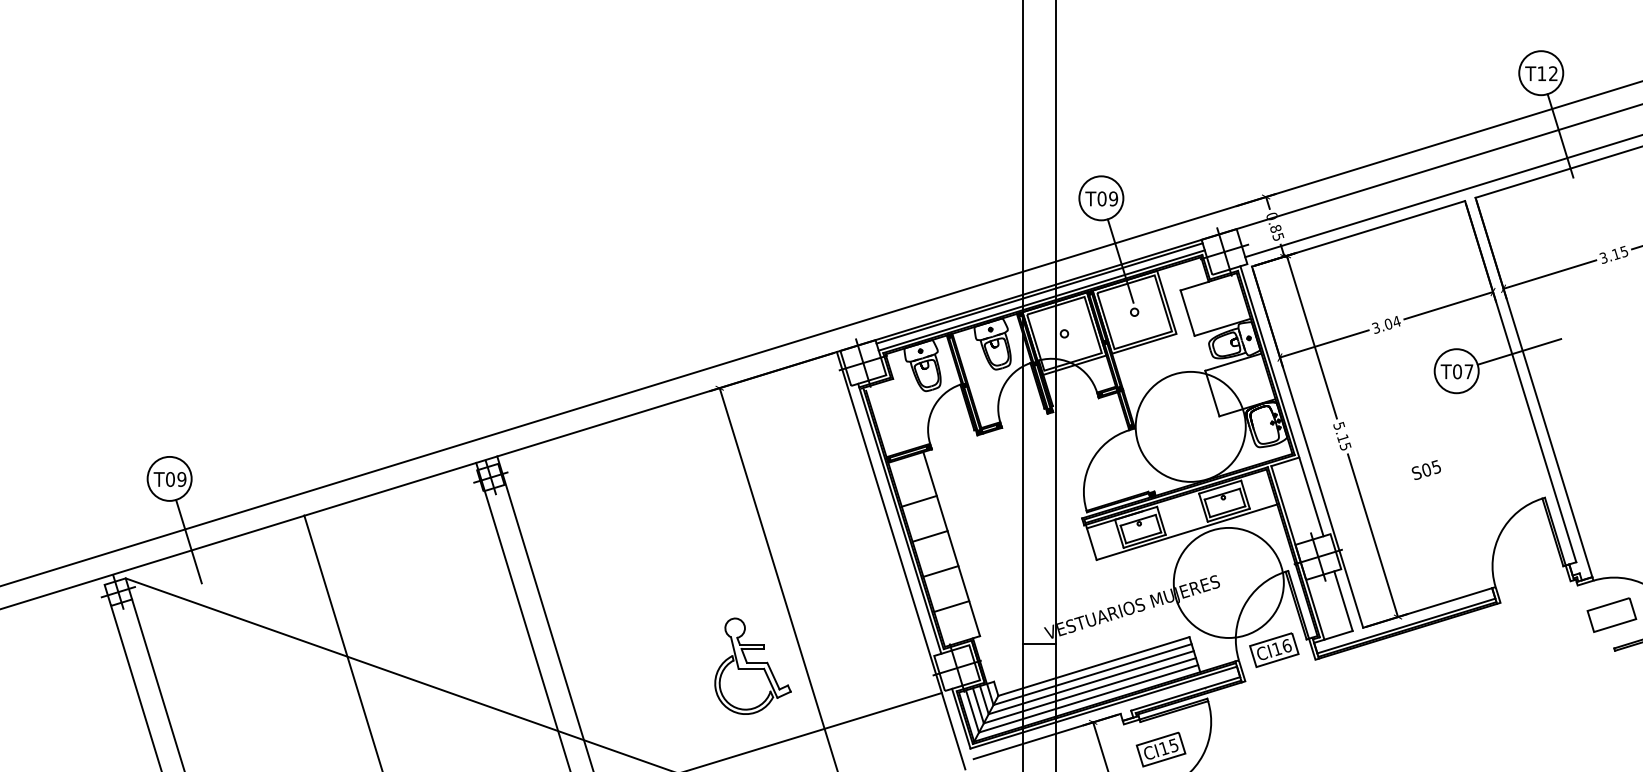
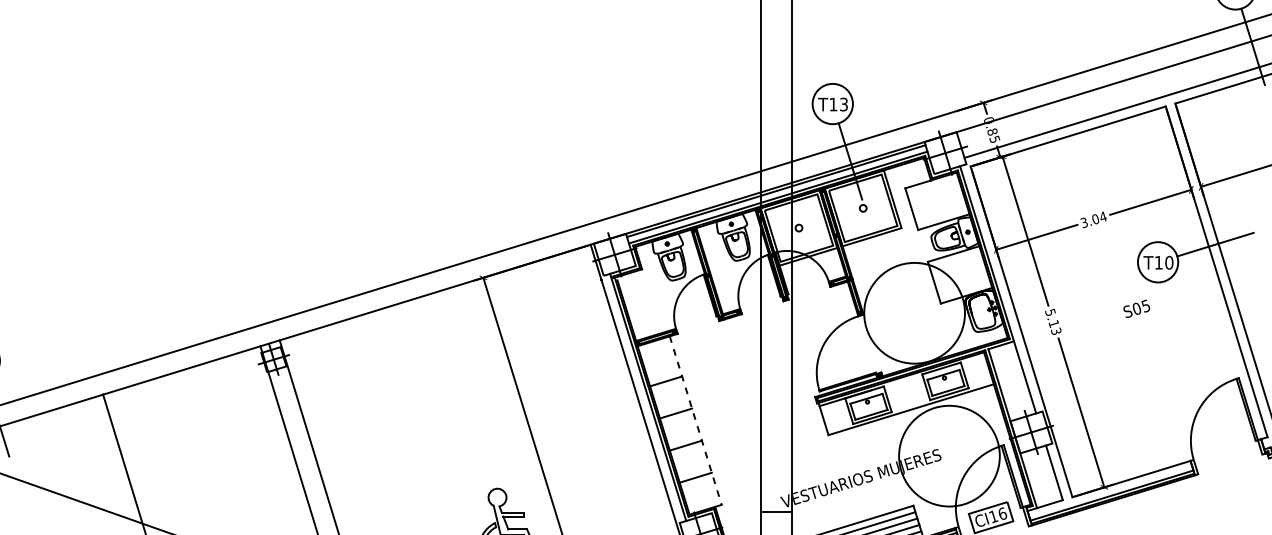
text: (1107, 198) -> (838, 104), T09 -> T13
text: (1463, 371) -> (1164, 262), T07 -> T10
text: (1346, 446) -> (1057, 331), 5.15 -> 5.13
text: (1425, 469) -> (1135, 308), moved
line: (951, 544) -> (695, 420), solid -> dashed

